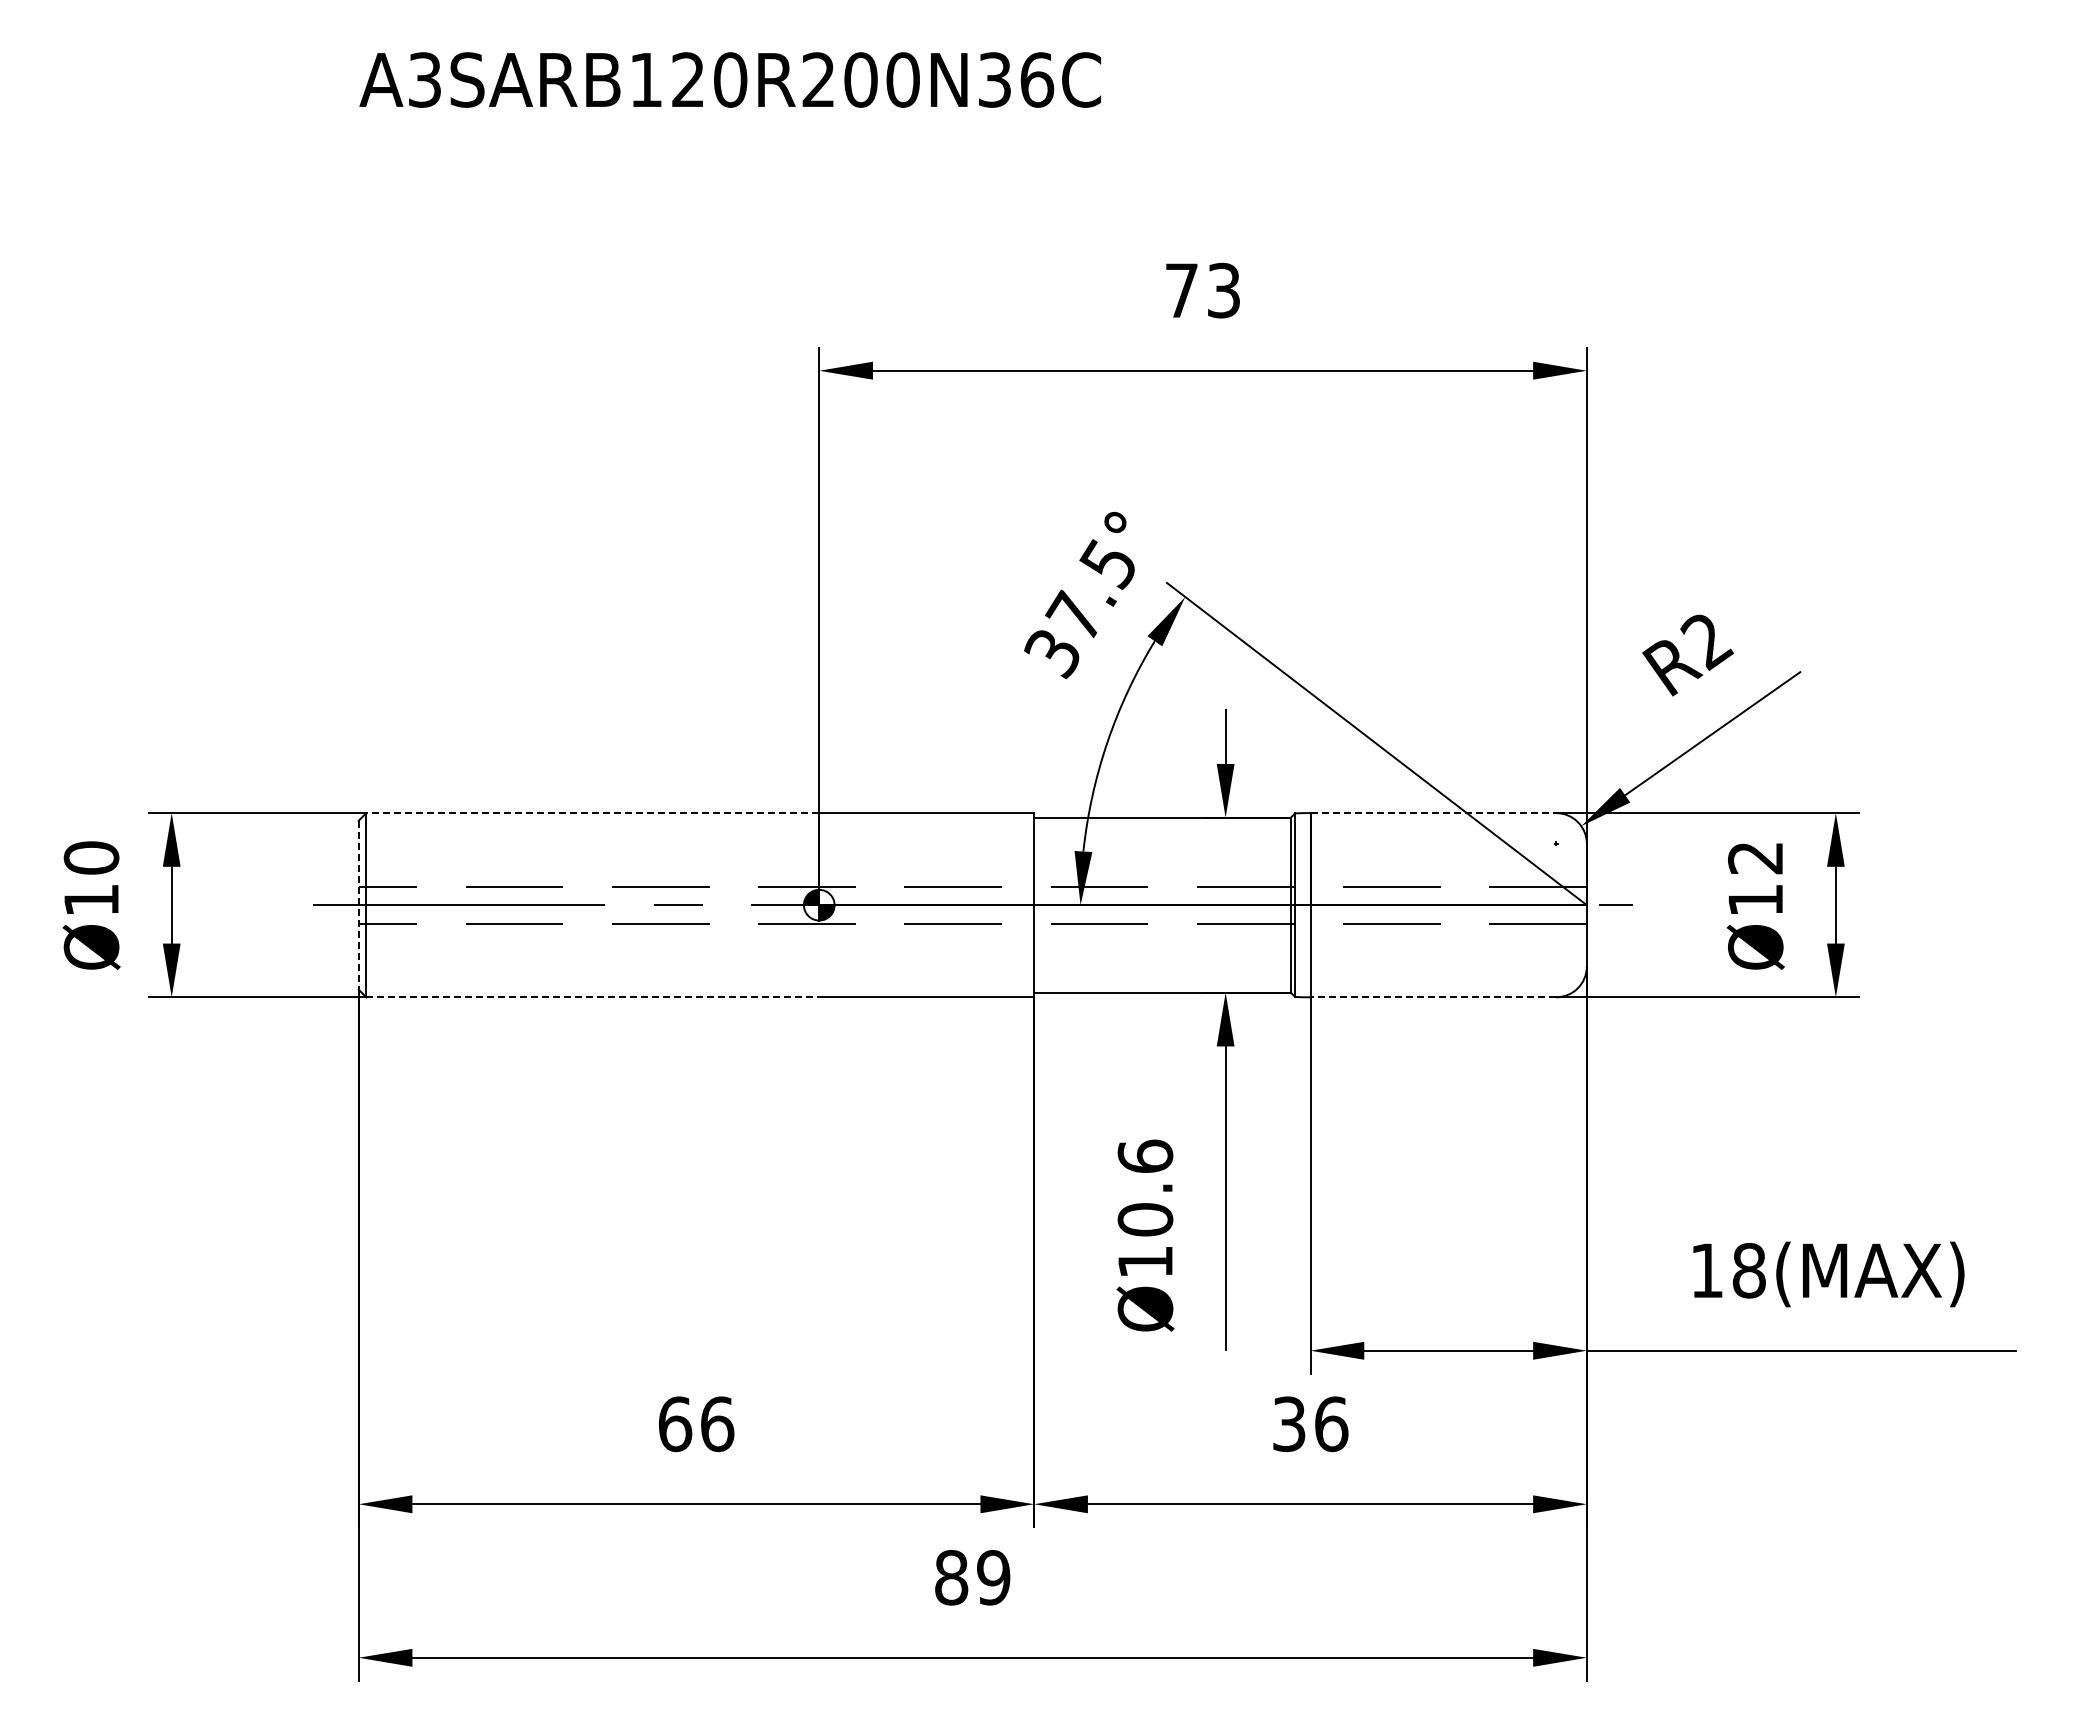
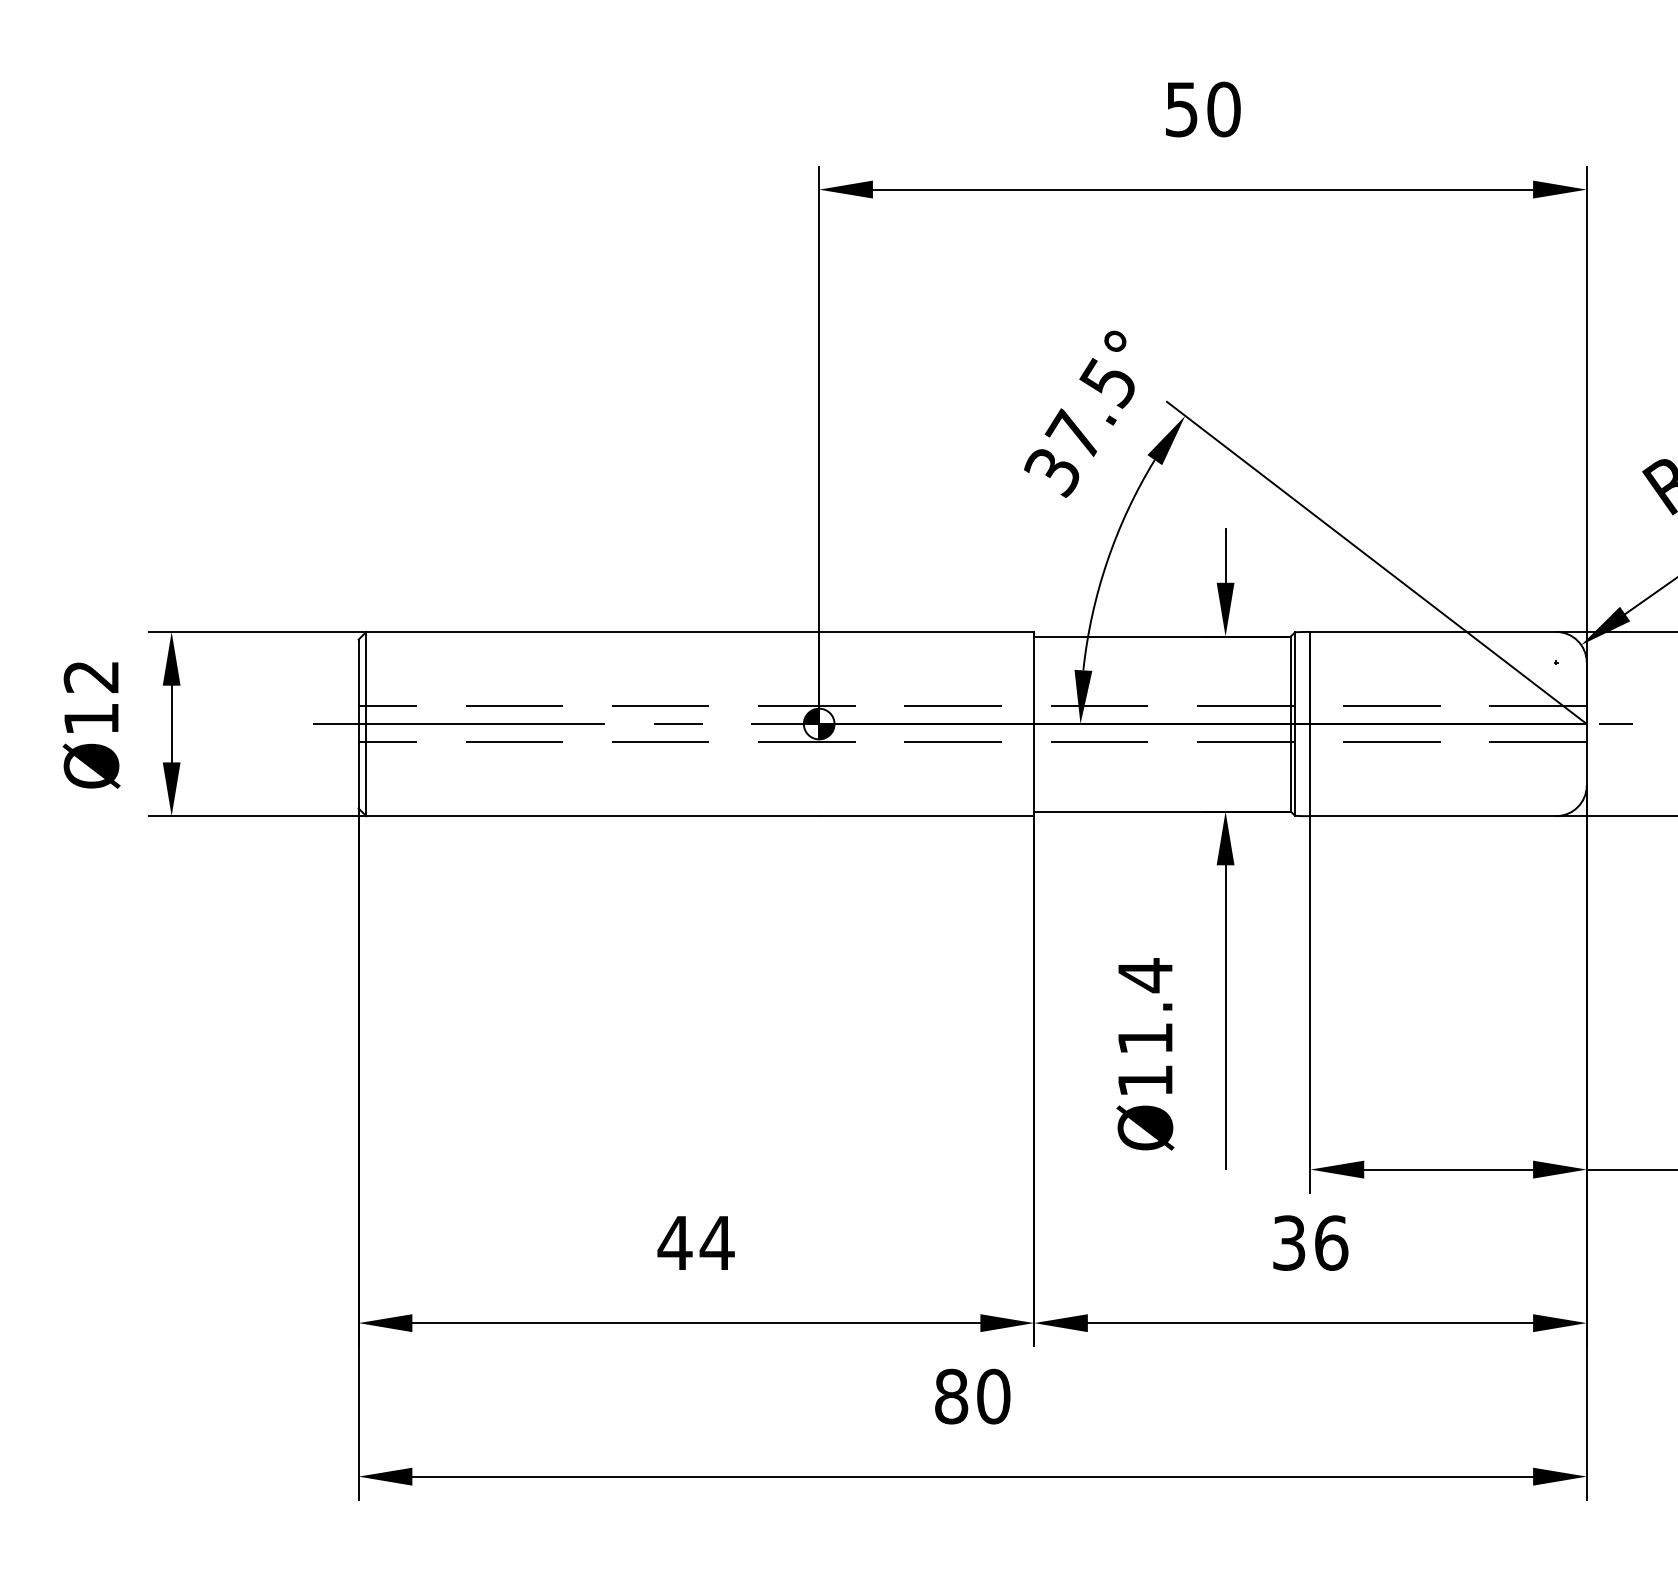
text: (1203, 290) -> (1203, 109), 73 -> 50
line: (592, 813) -> (592, 632), dashed -> solid
line: (1433, 813) -> (1433, 632), dashed -> solid
text: (91, 857) -> (91, 676), Ø10 -> Ø12
line: (358, 905) -> (358, 724), dashed -> solid
line: (593, 997) -> (593, 816), dashed -> solid
line: (1433, 997) -> (1433, 816), dashed -> solid
text: (1145, 1187) -> (1145, 1006), Ø10.6 -> Ø11.4
text: (695, 1424) -> (695, 1243), 66 -> 44
text: (993, 1577) -> (993, 1396), 89 -> 80

